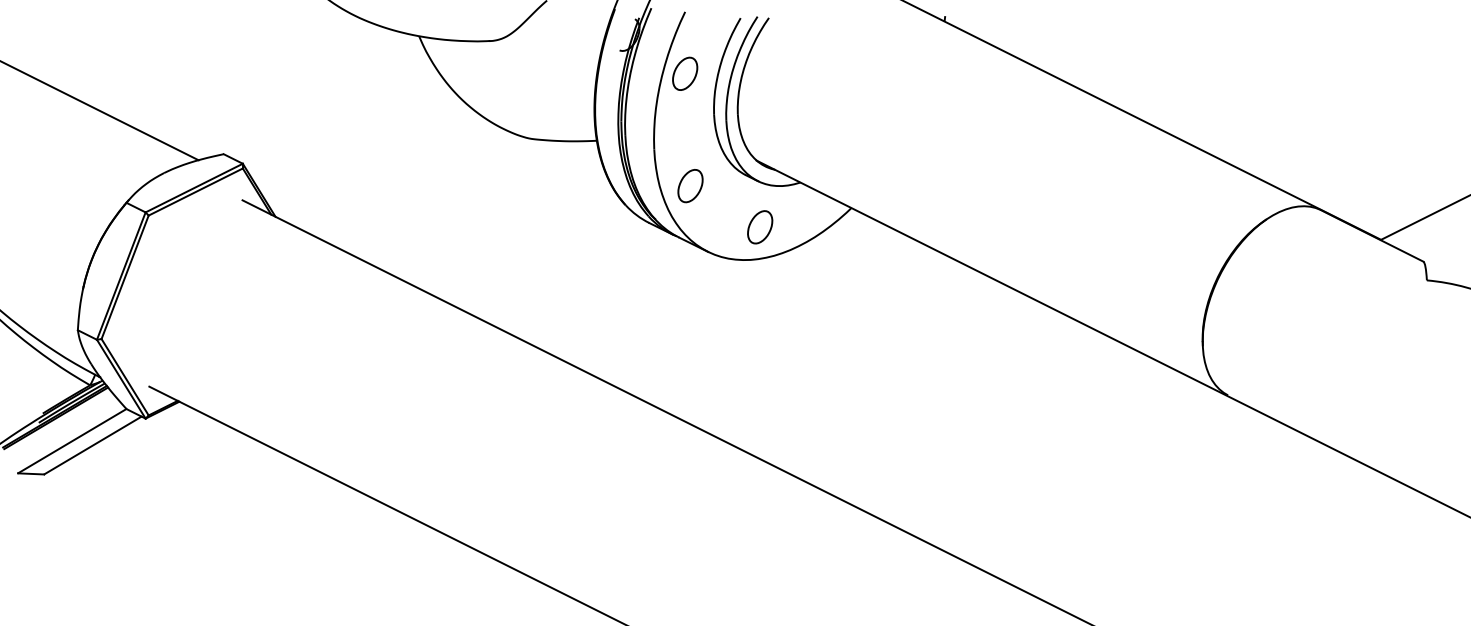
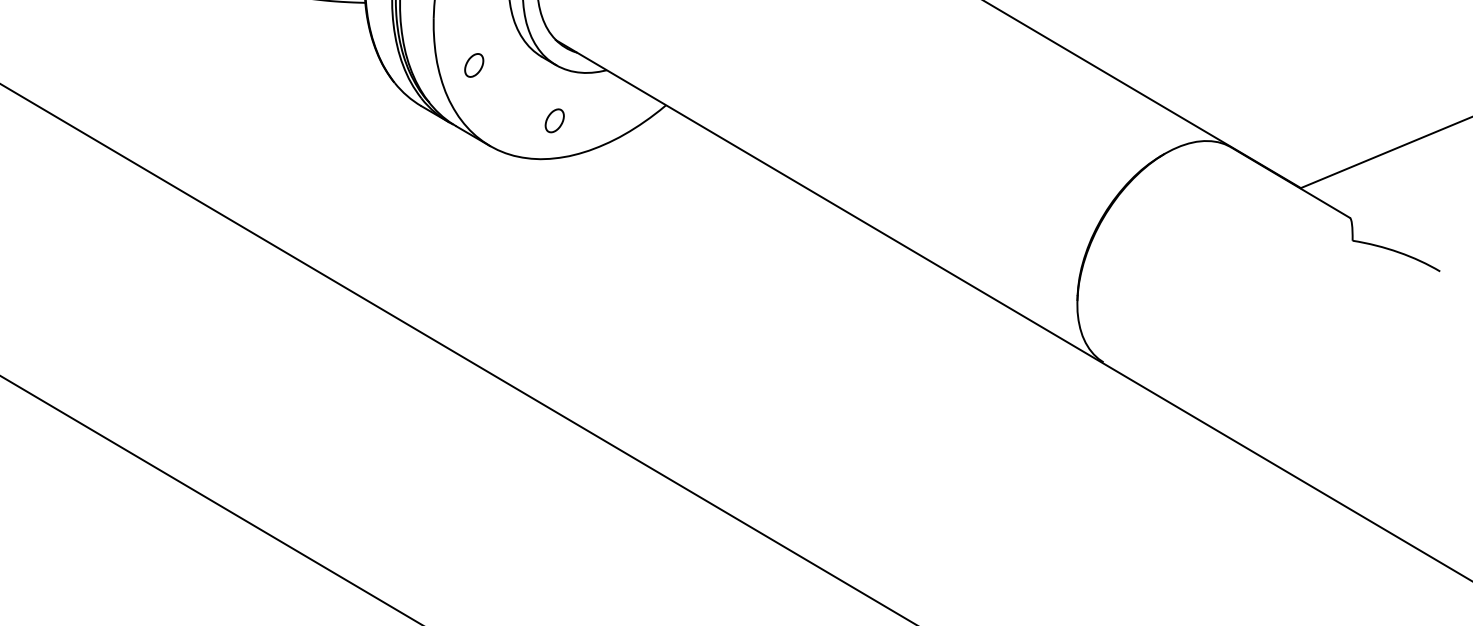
part: (690, 186) -> (474, 65), size x0.6
part: (760, 227) -> (555, 121), size x0.6

